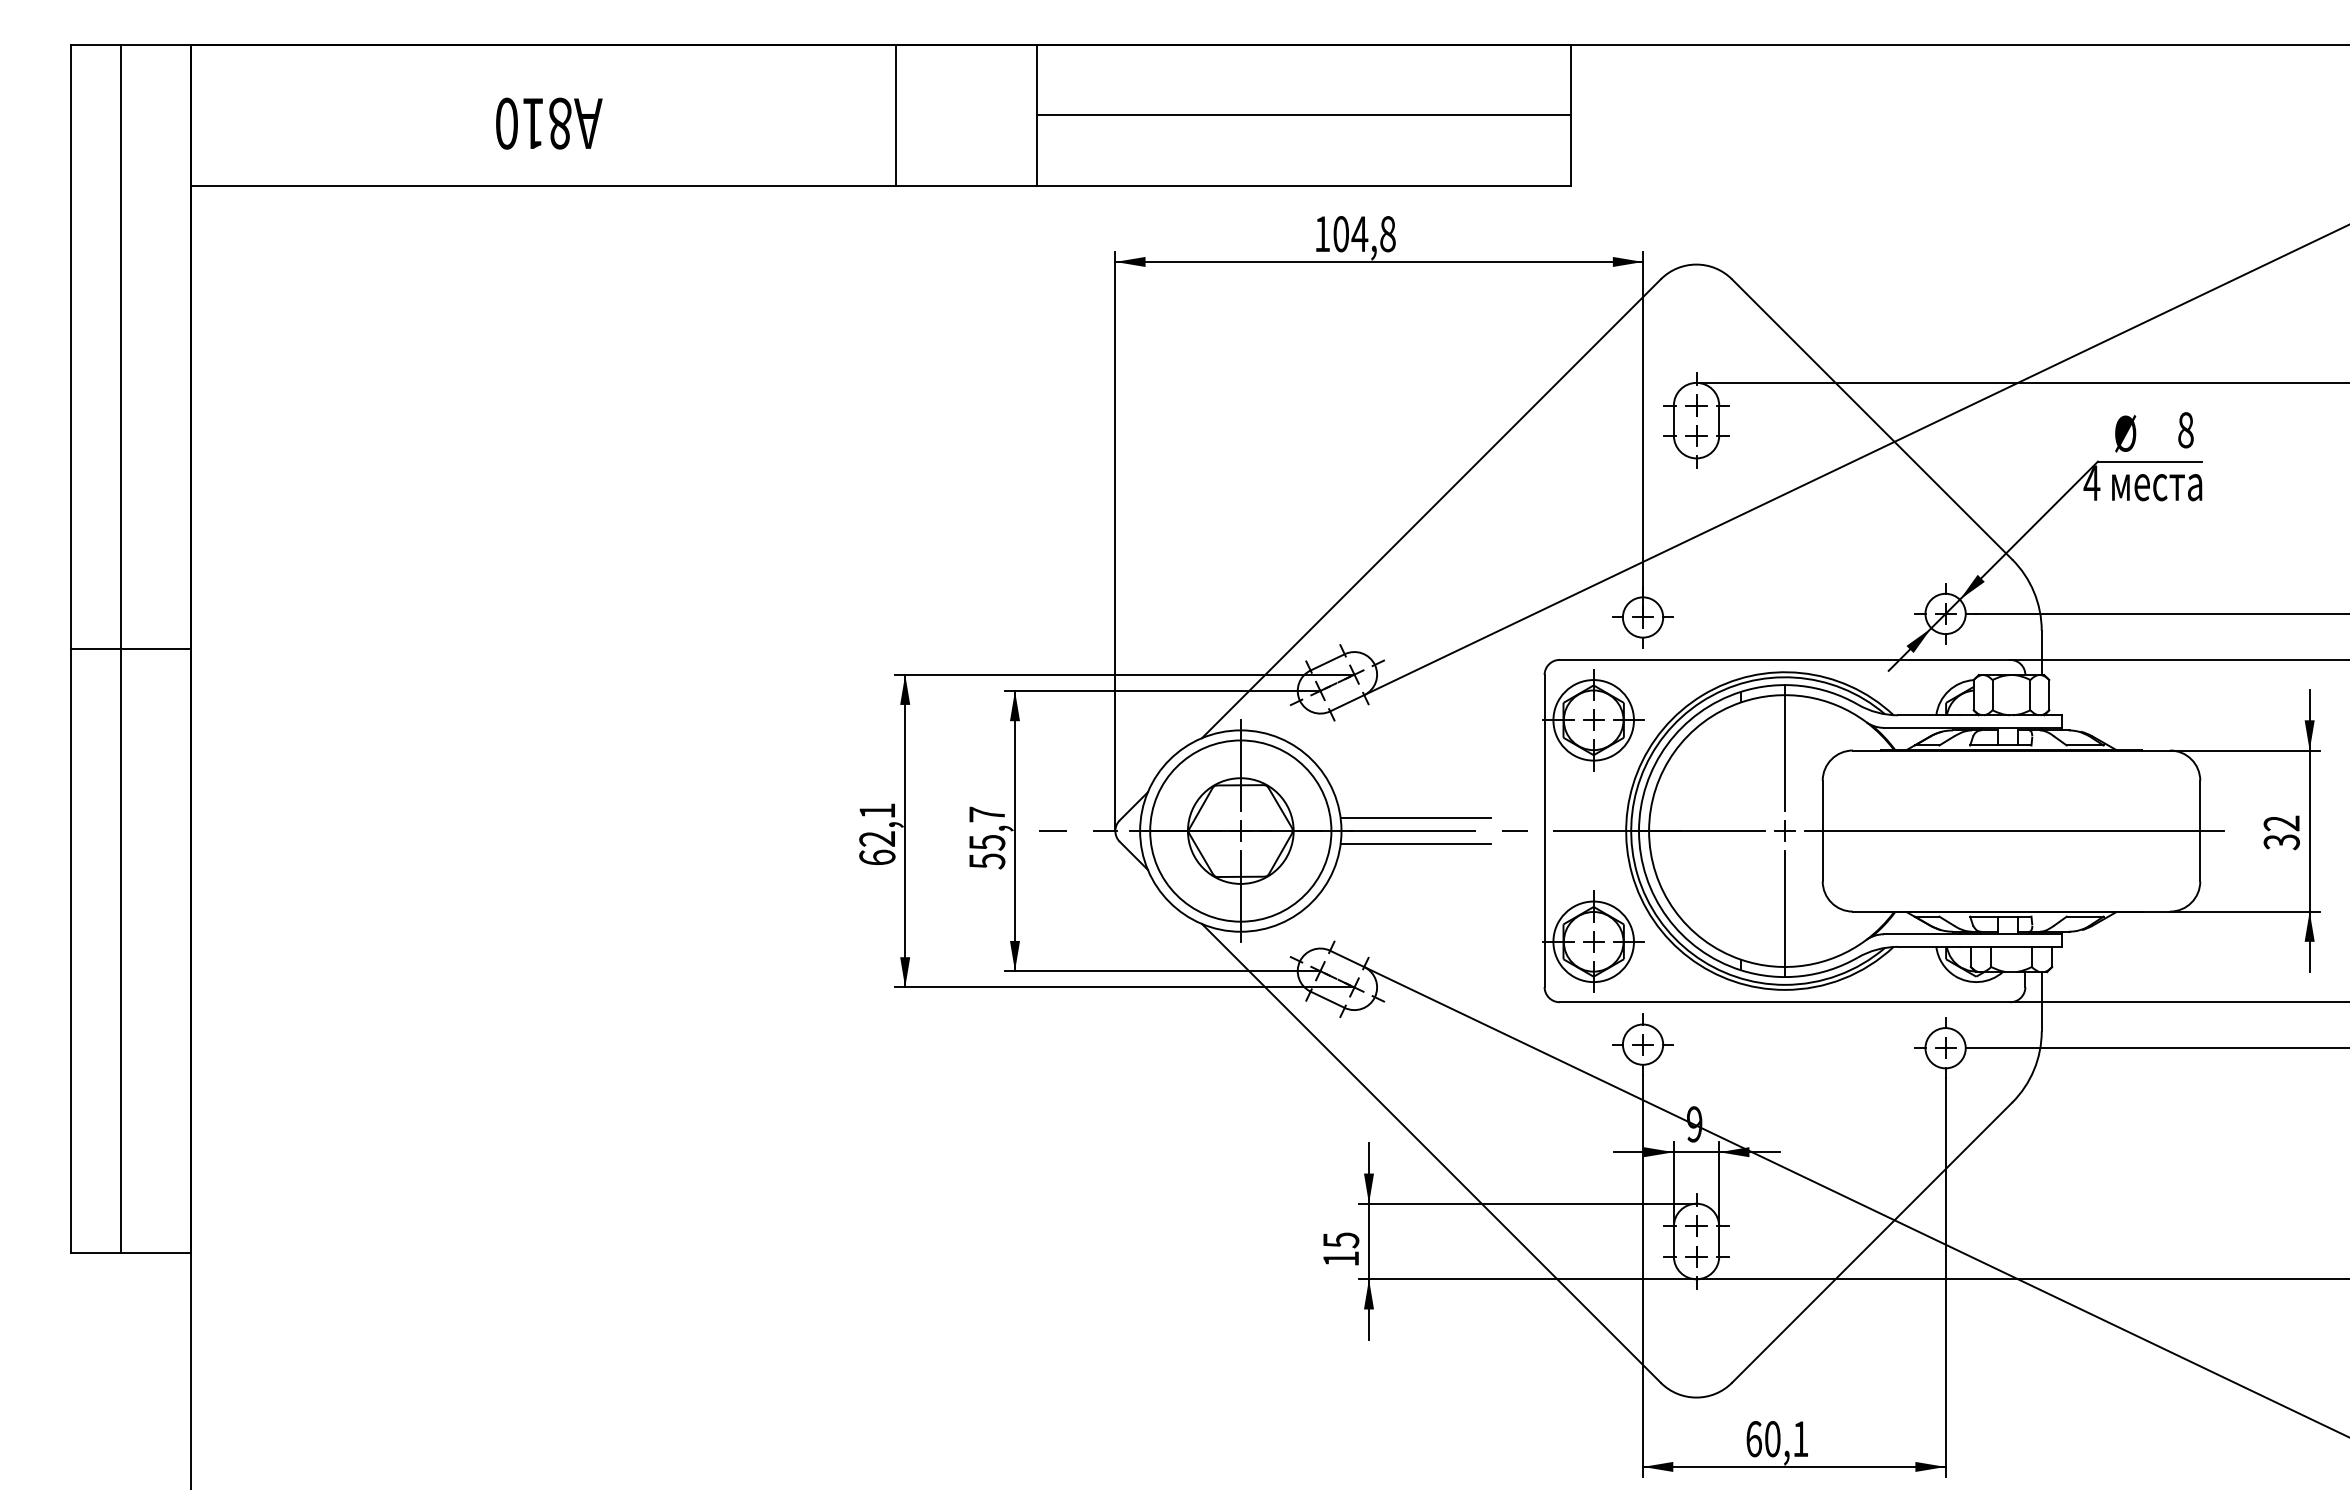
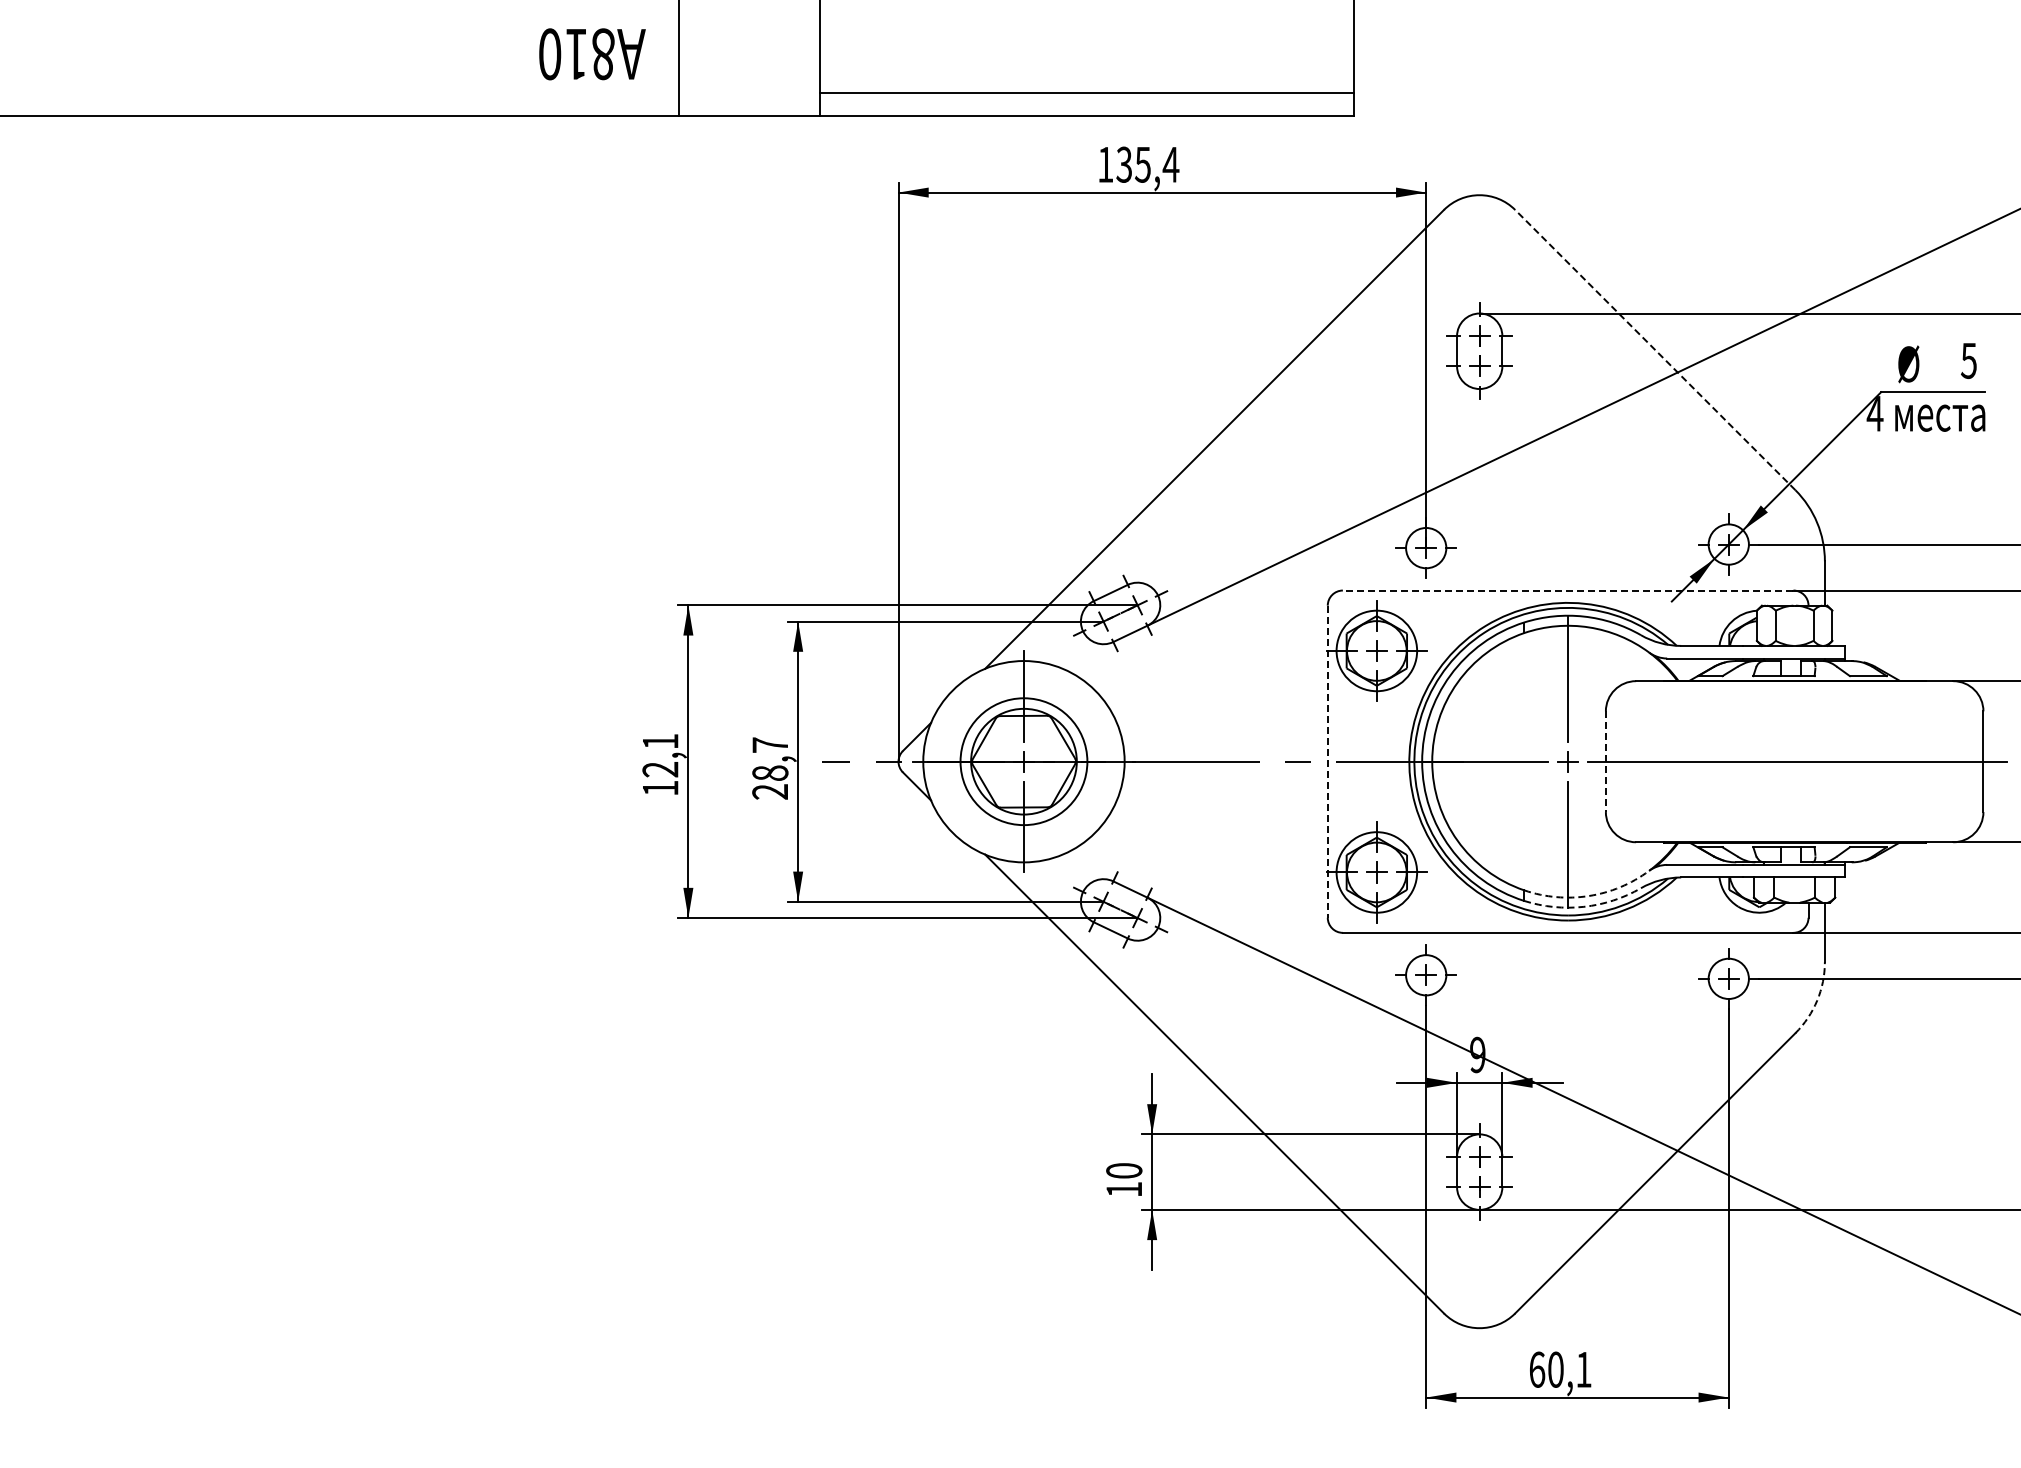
line: (1303, 115) -> (1086, 93), moved
text: (549, 123) -> (592, 54), moved
text: (1364, 234) -> (1147, 165), 104,8 -> 135,4
line: (1871, 419) -> (1654, 350), solid -> dashed
text: (2185, 430) -> (1968, 361), 8 -> 5
line: (1784, 659) -> (1567, 590), solid -> dashed
line: (1415, 818) -> (1198, 749), removed
circle: (1240, 830) -> (1023, 761), size x0.7
line: (1544, 831) -> (1327, 762), solid -> dashed
line: (1822, 831) -> (1605, 762), solid -> dashed
line: (1415, 843) -> (1198, 774), removed
text: (987, 851) -> (770, 782), 55,7 -> 28,7
text: (877, 856) -> (660, 787), 62,1 -> 12,1
arc: (1805, 965) -> (1588, 896), solid -> dashed
arc: (1800, 976) -> (1583, 907), solid -> dashed
arc: (2034, 1069) -> (1817, 1000), solid -> dashed
text: (1341, 1240) -> (1124, 1171), 15 -> 10

